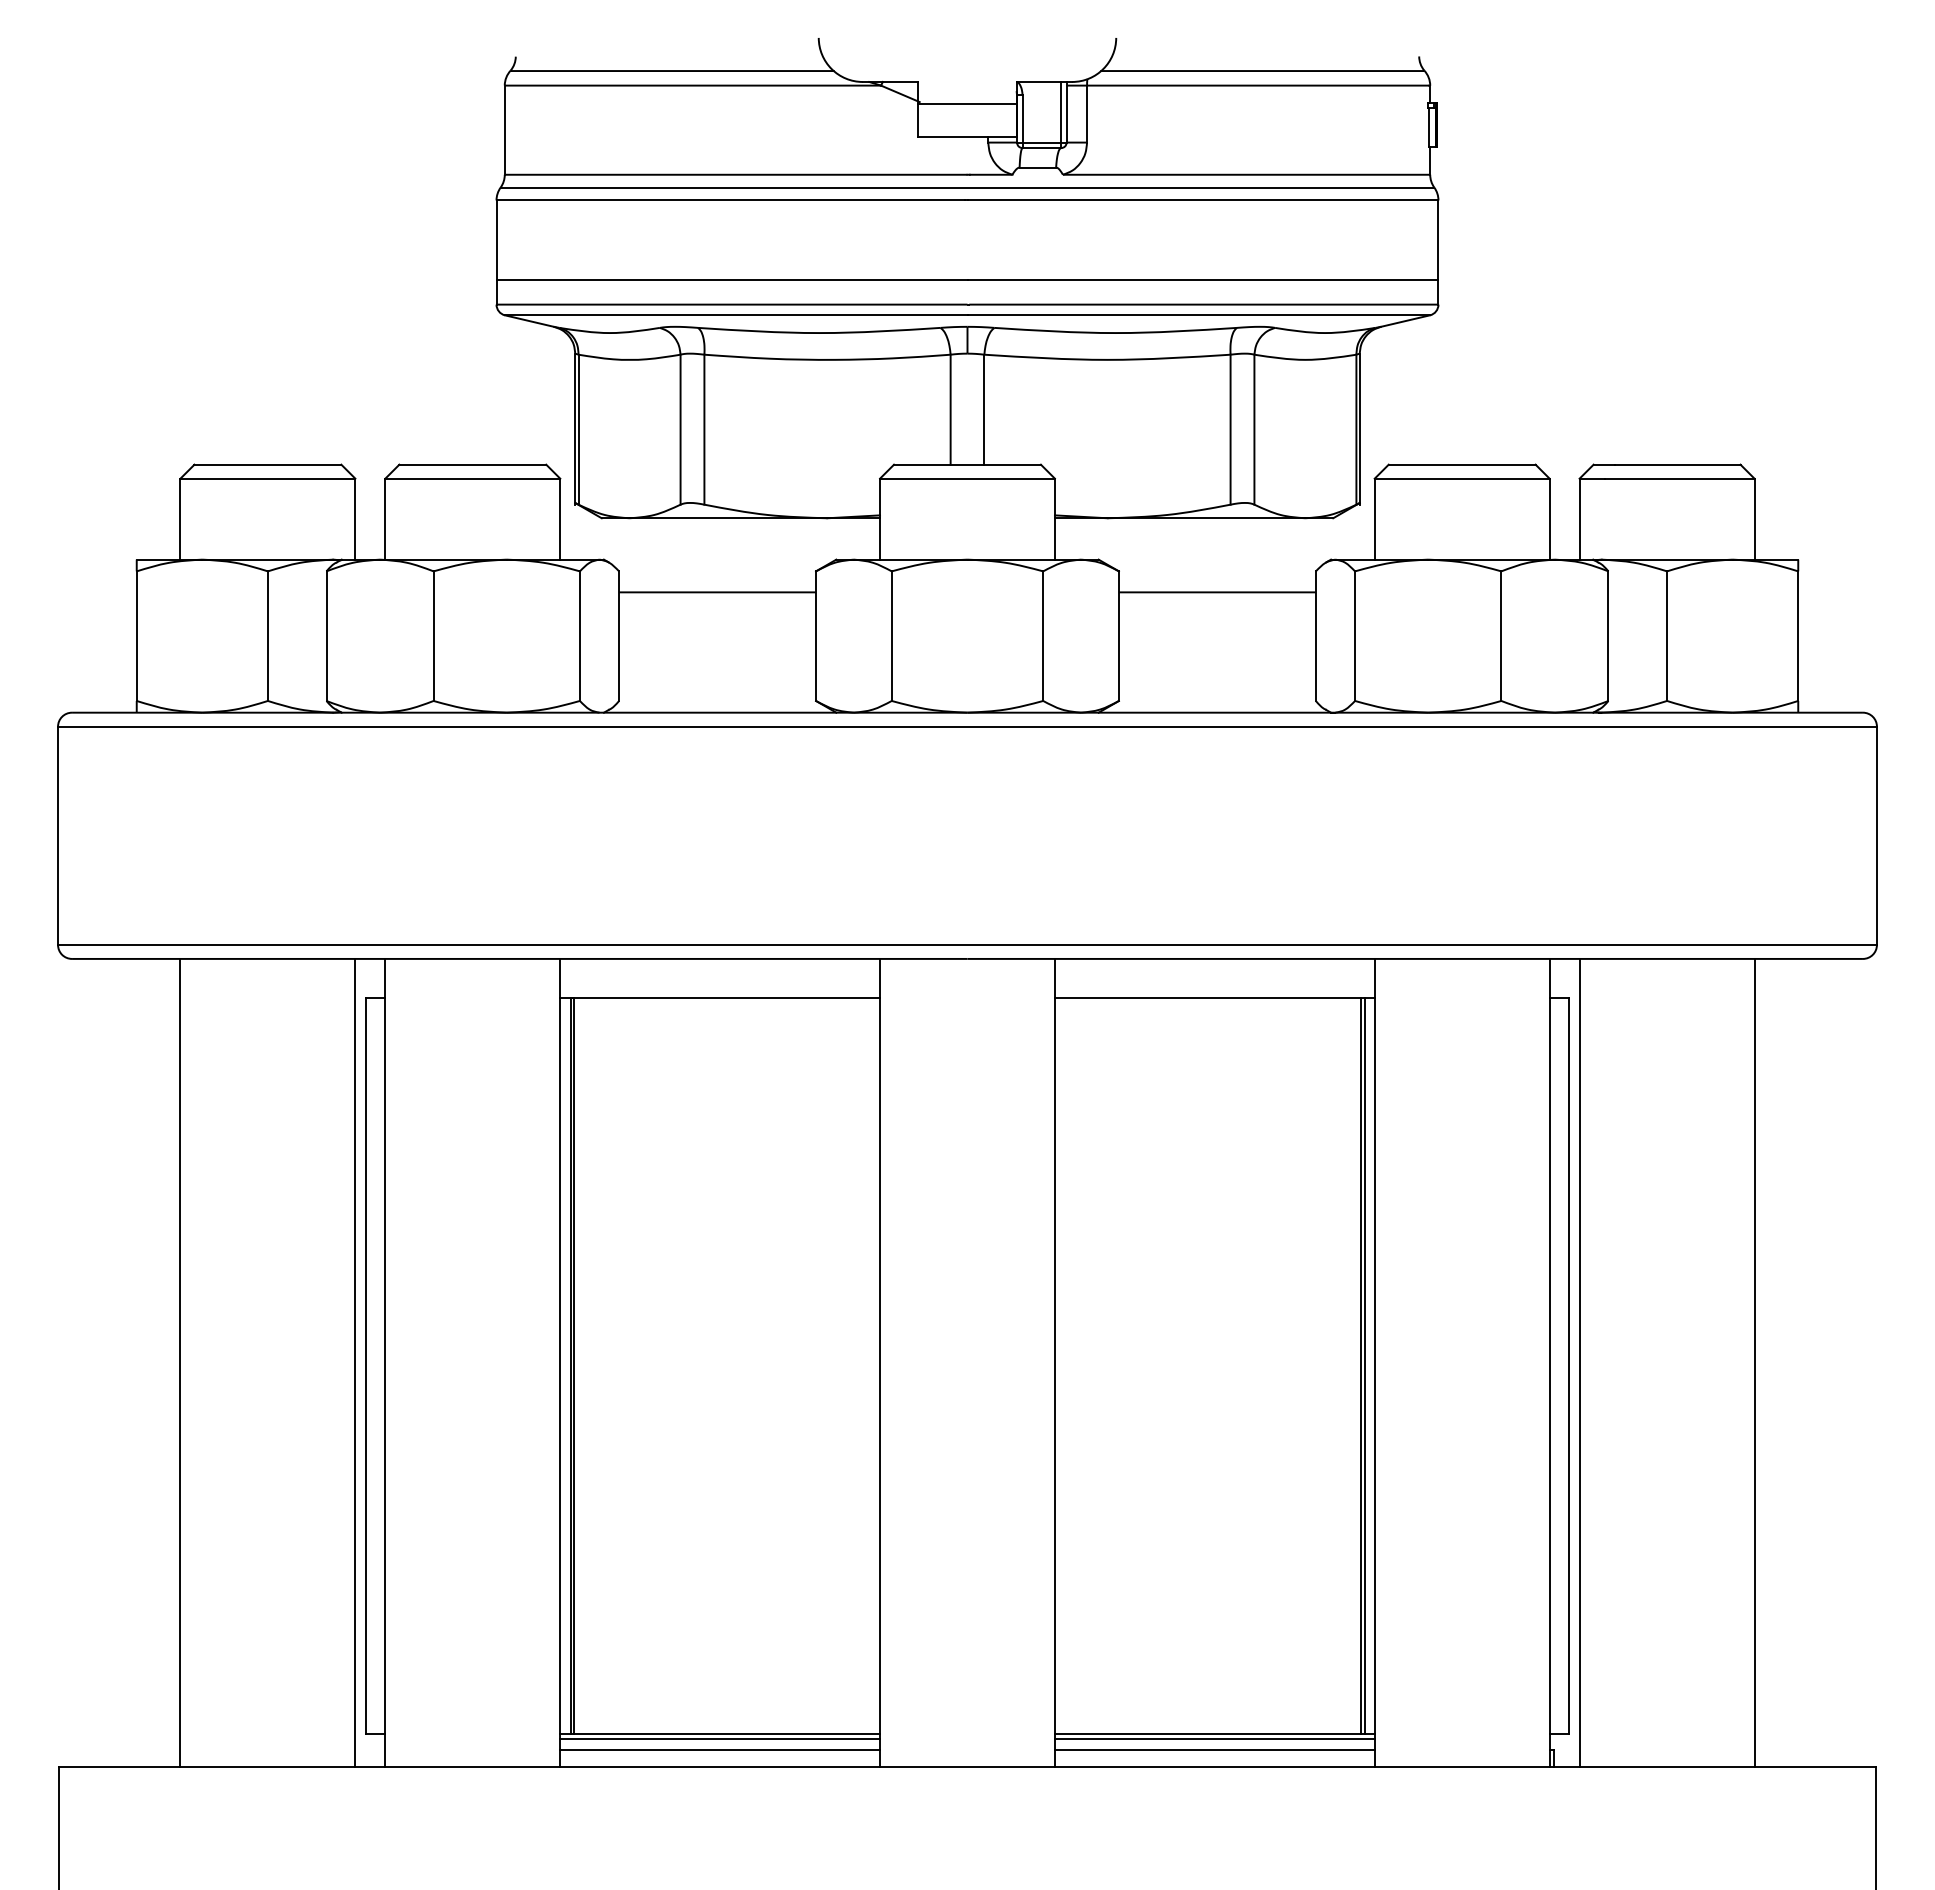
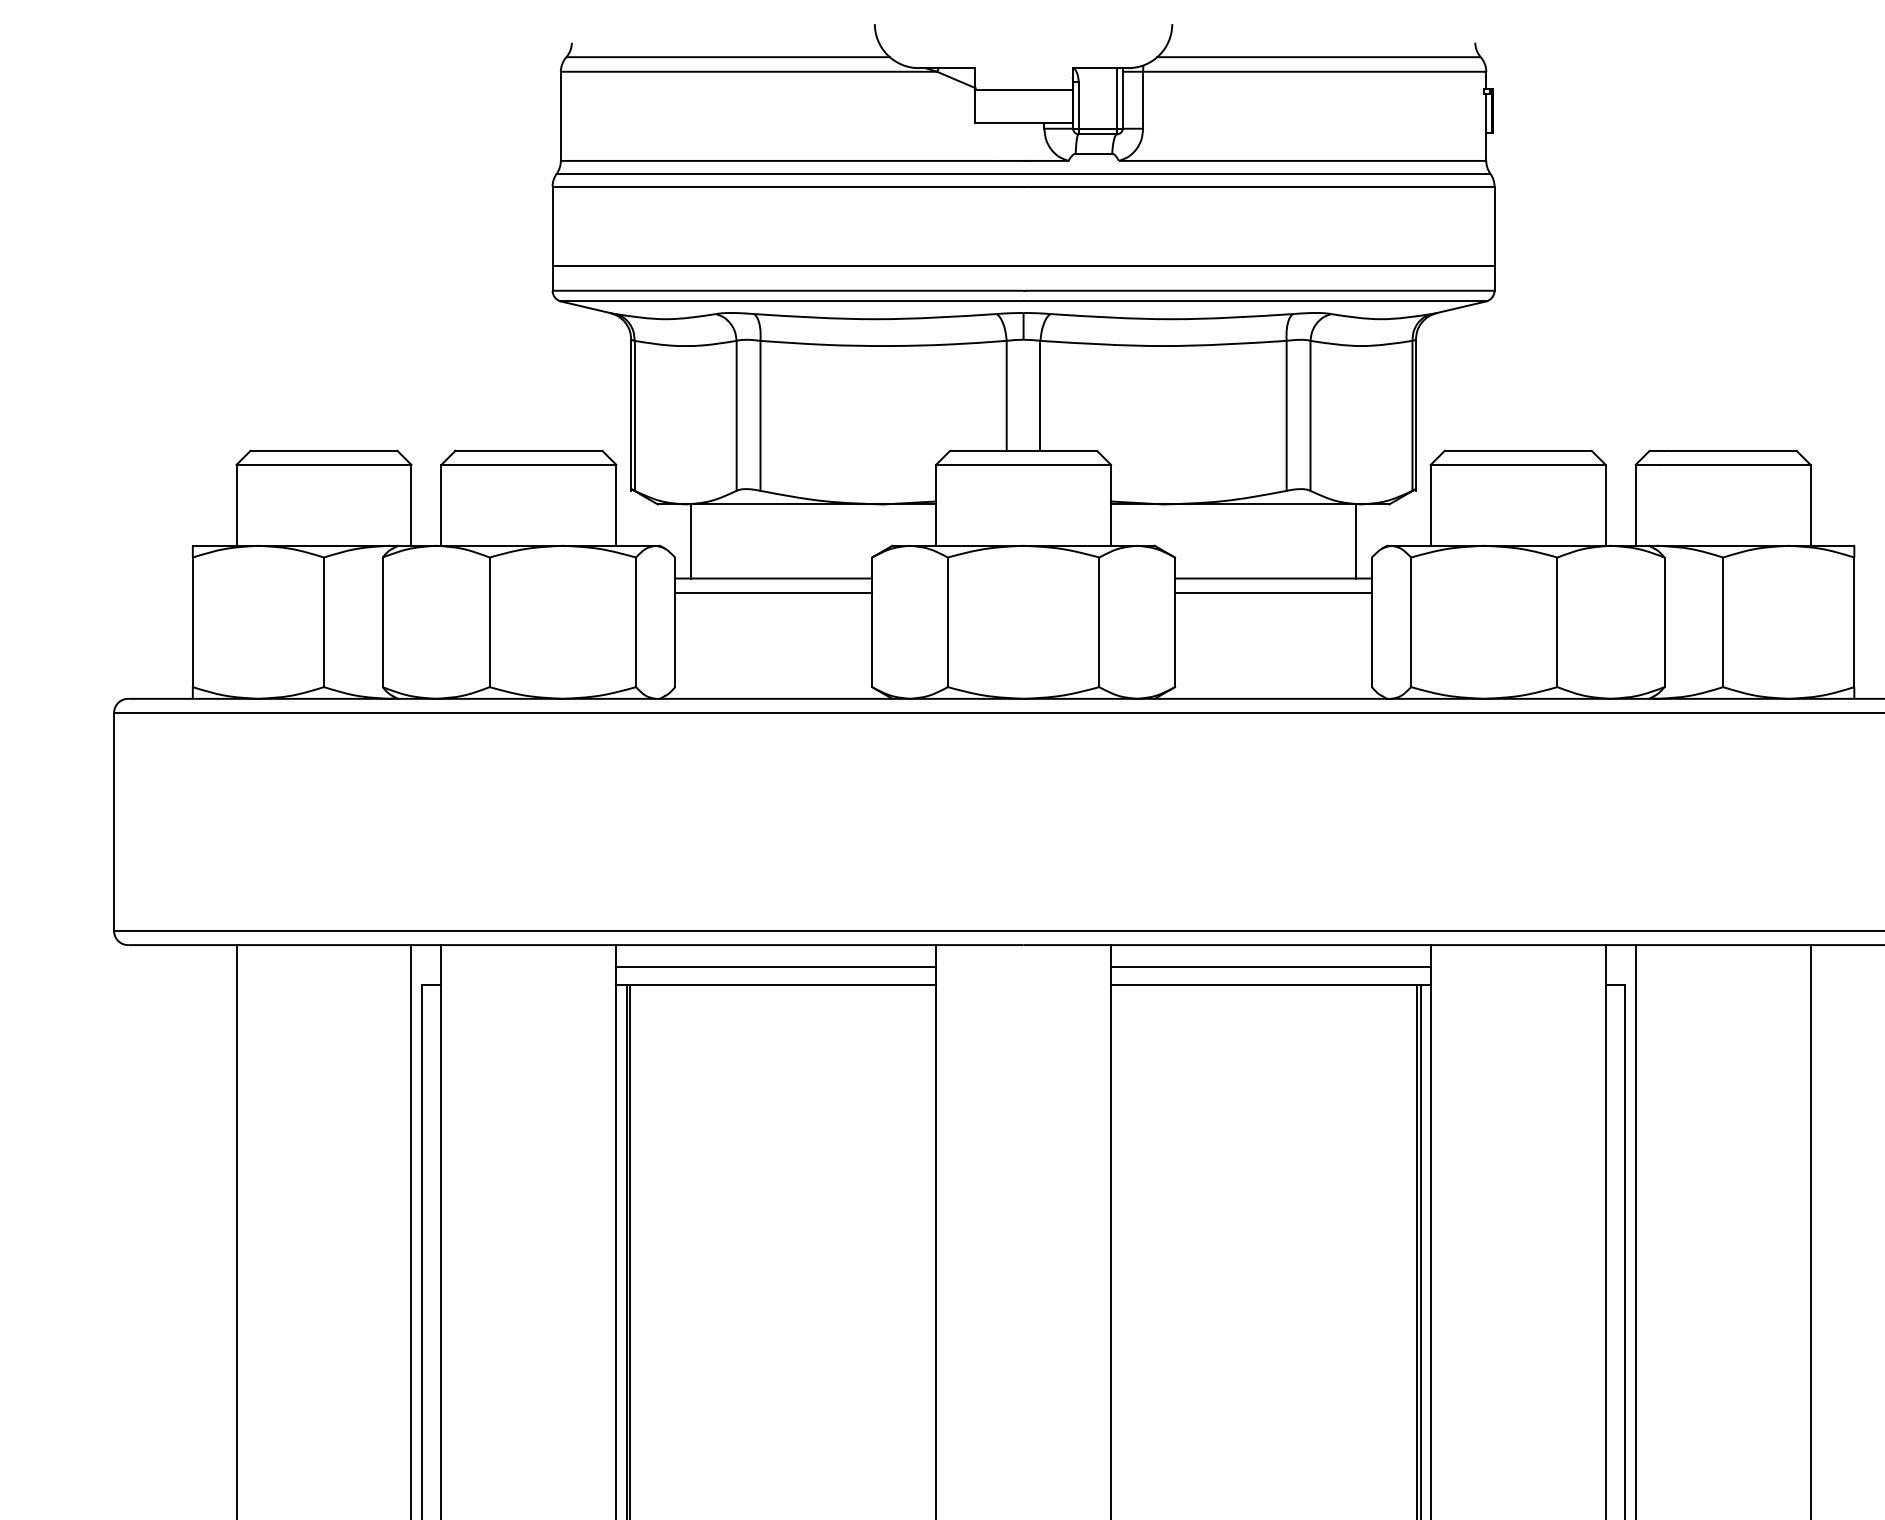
line: (635, 555) -> (691, 541), added
line: (1299, 555) -> (1355, 541), added
line: (717, 606) -> (773, 592), added
line: (1216, 606) -> (1272, 592), added
line: (720, 980) -> (776, 966), added
line: (1214, 980) -> (1270, 966), added

